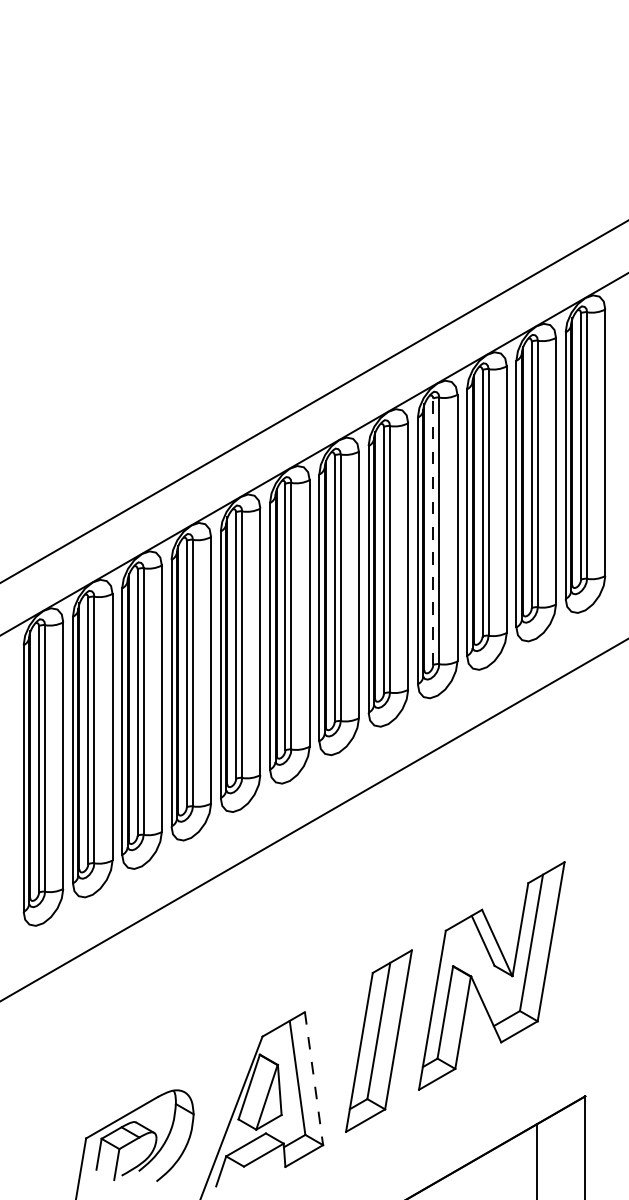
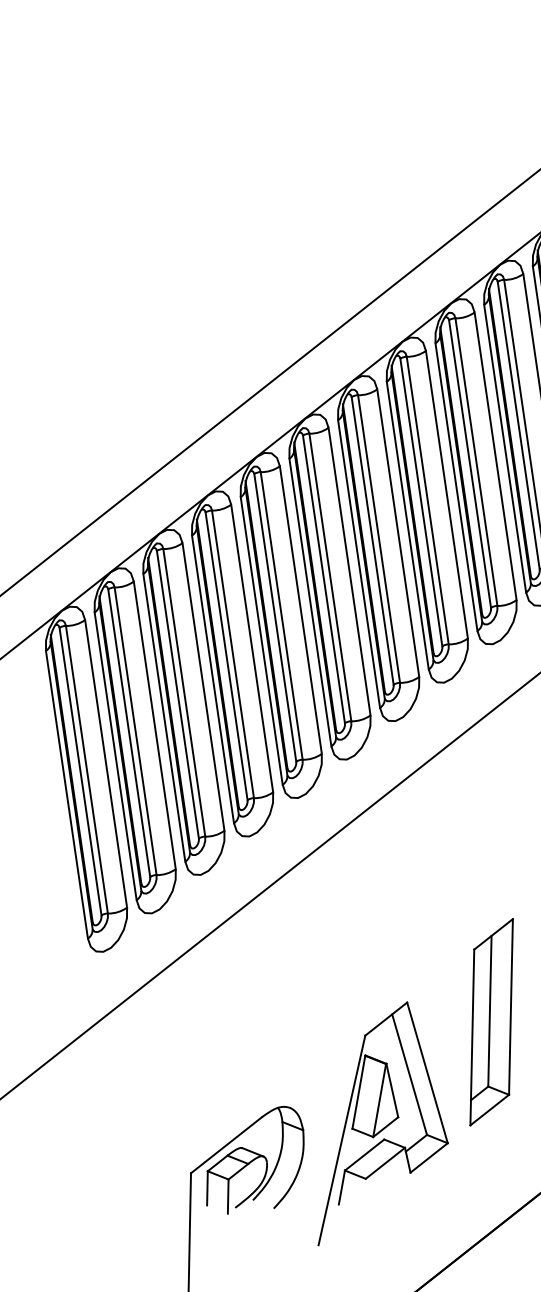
line: (433, 531) -> (470, 463), dashed -> solid
line: (314, 1079) -> (428, 1073), dashed -> solid

